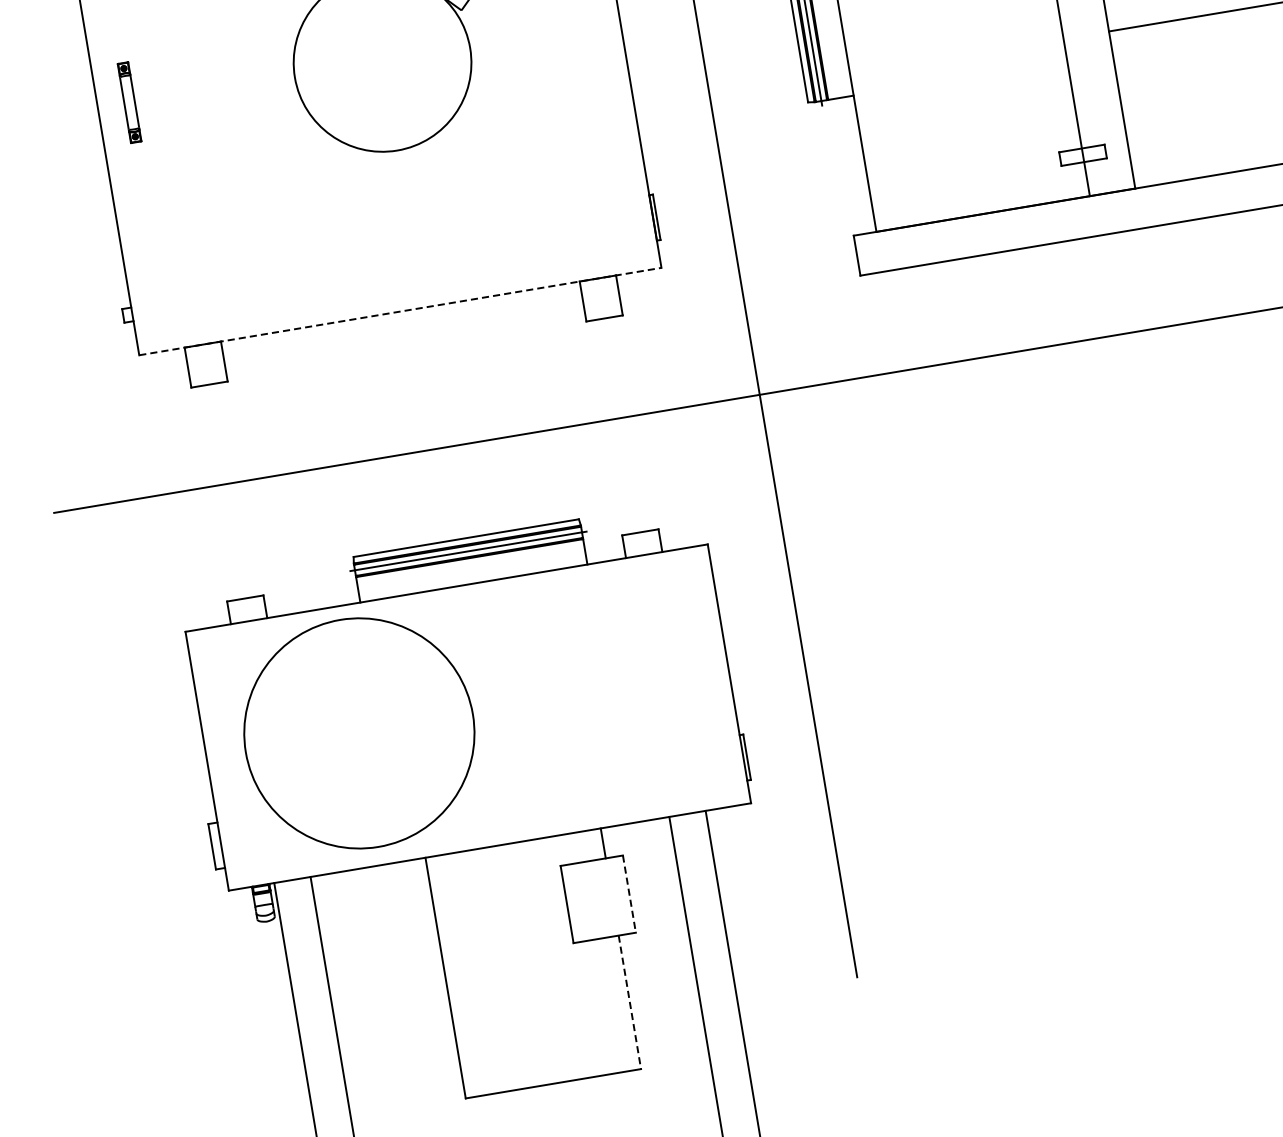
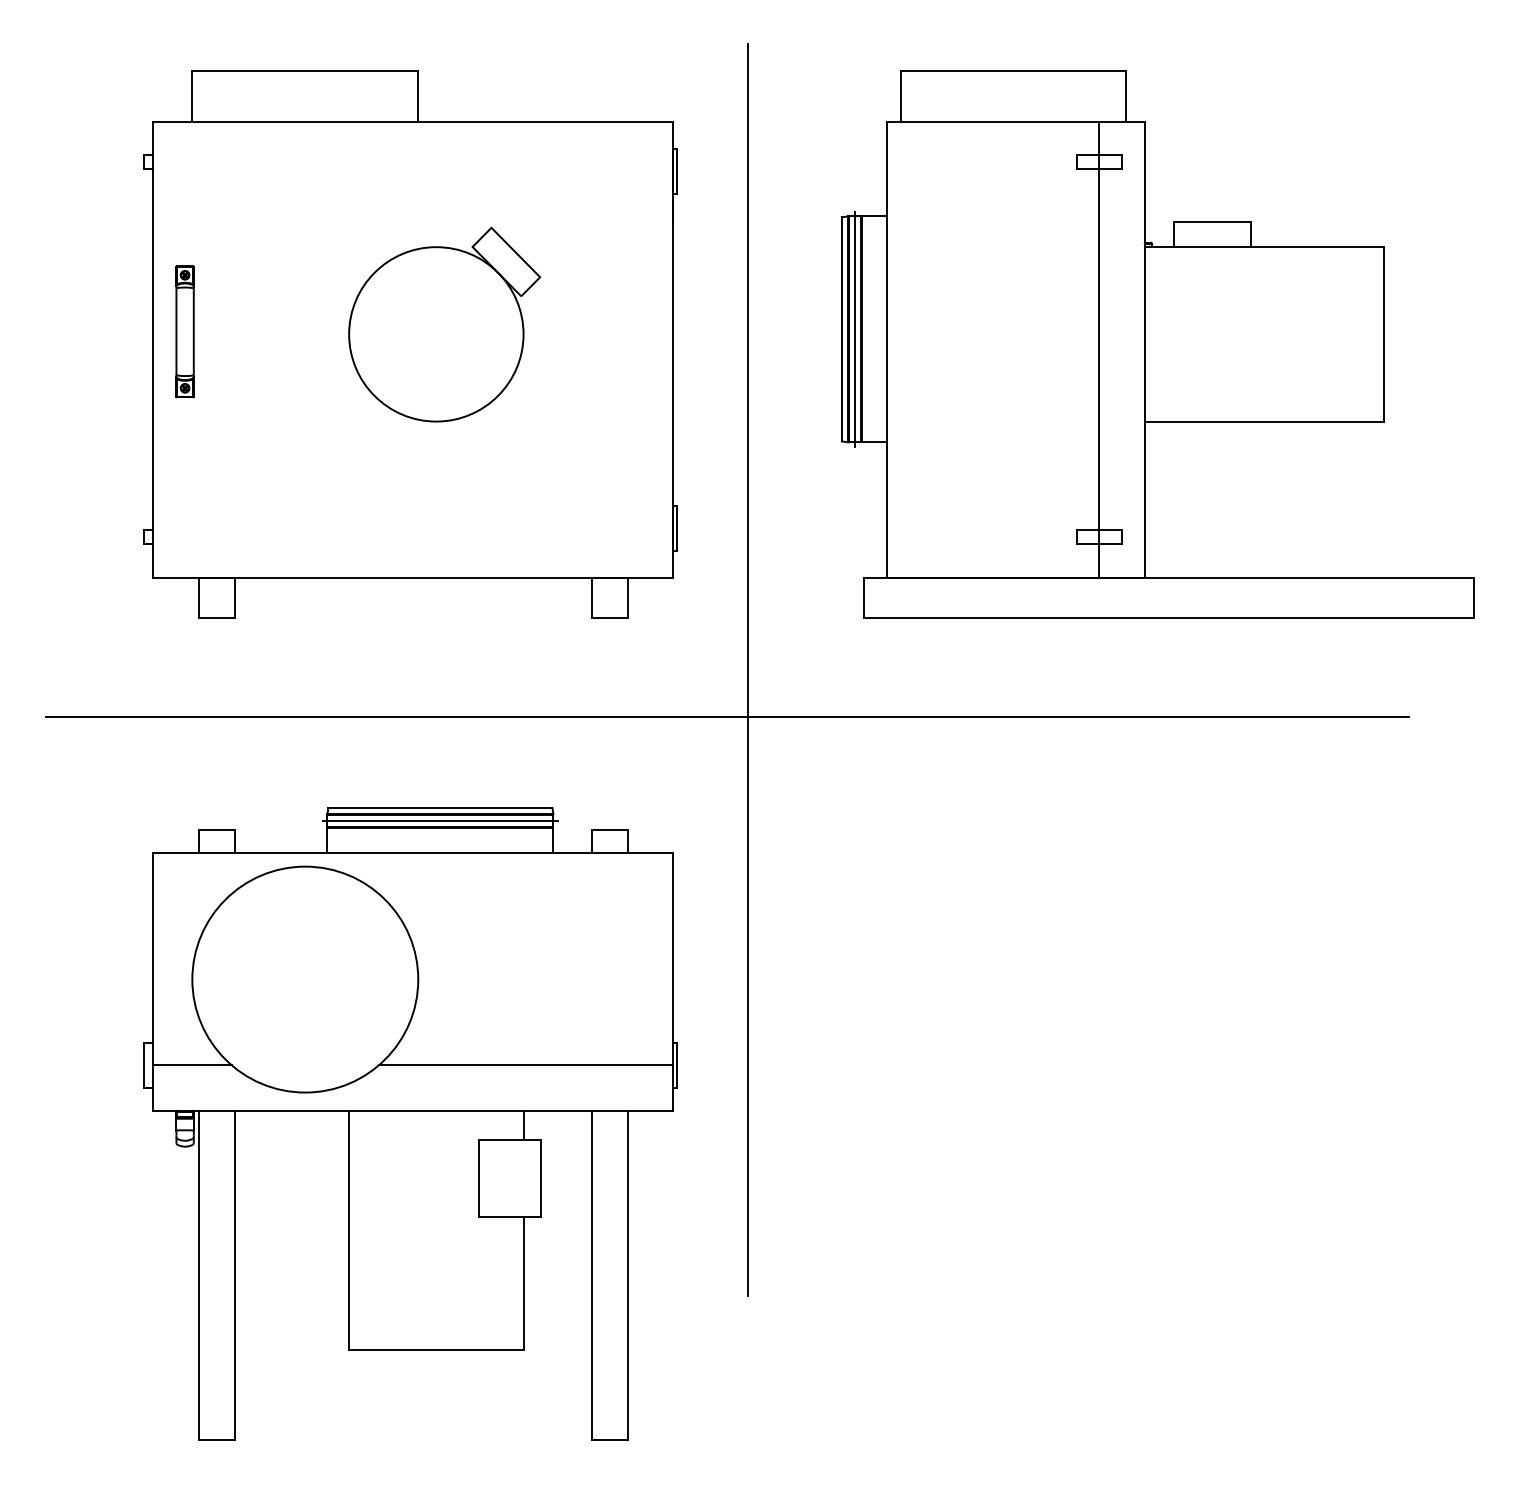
part: (128, 102) -> (184, 331), size x1.67
line: (400, 311) -> (413, 577), dashed -> solid
line: (595, 782) -> (525, 1065), added
line: (260, 838) -> (192, 1065), added
line: (629, 894) -> (540, 1179), dashed -> solid
line: (629, 1003) -> (523, 1284), dashed -> solid

